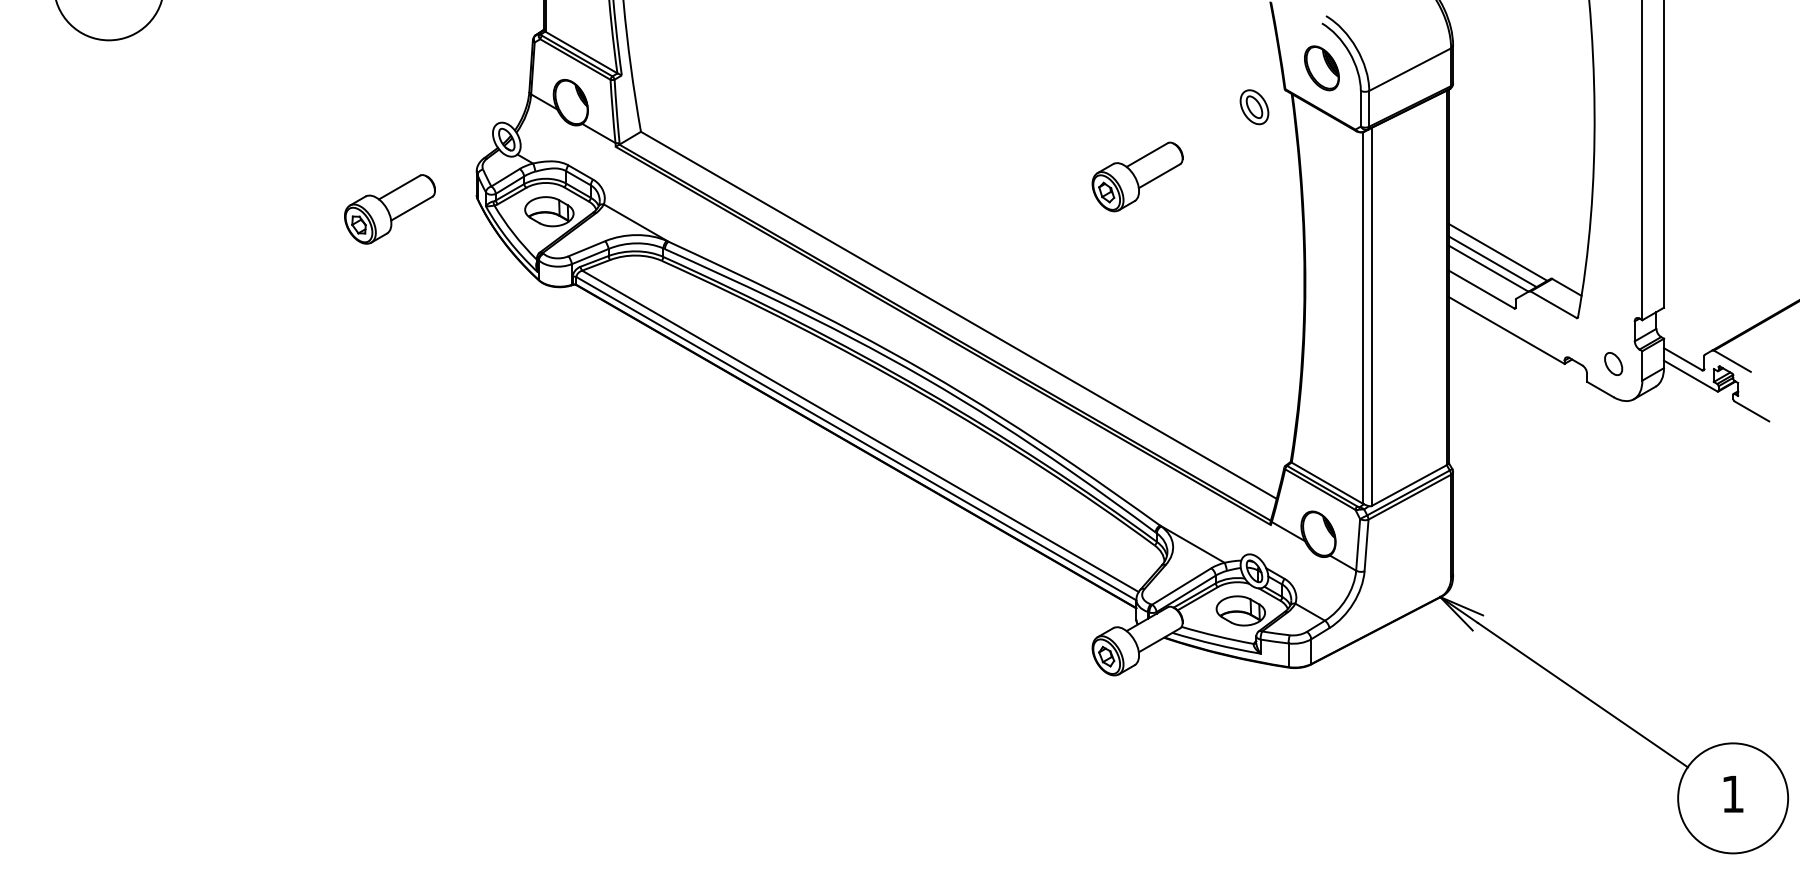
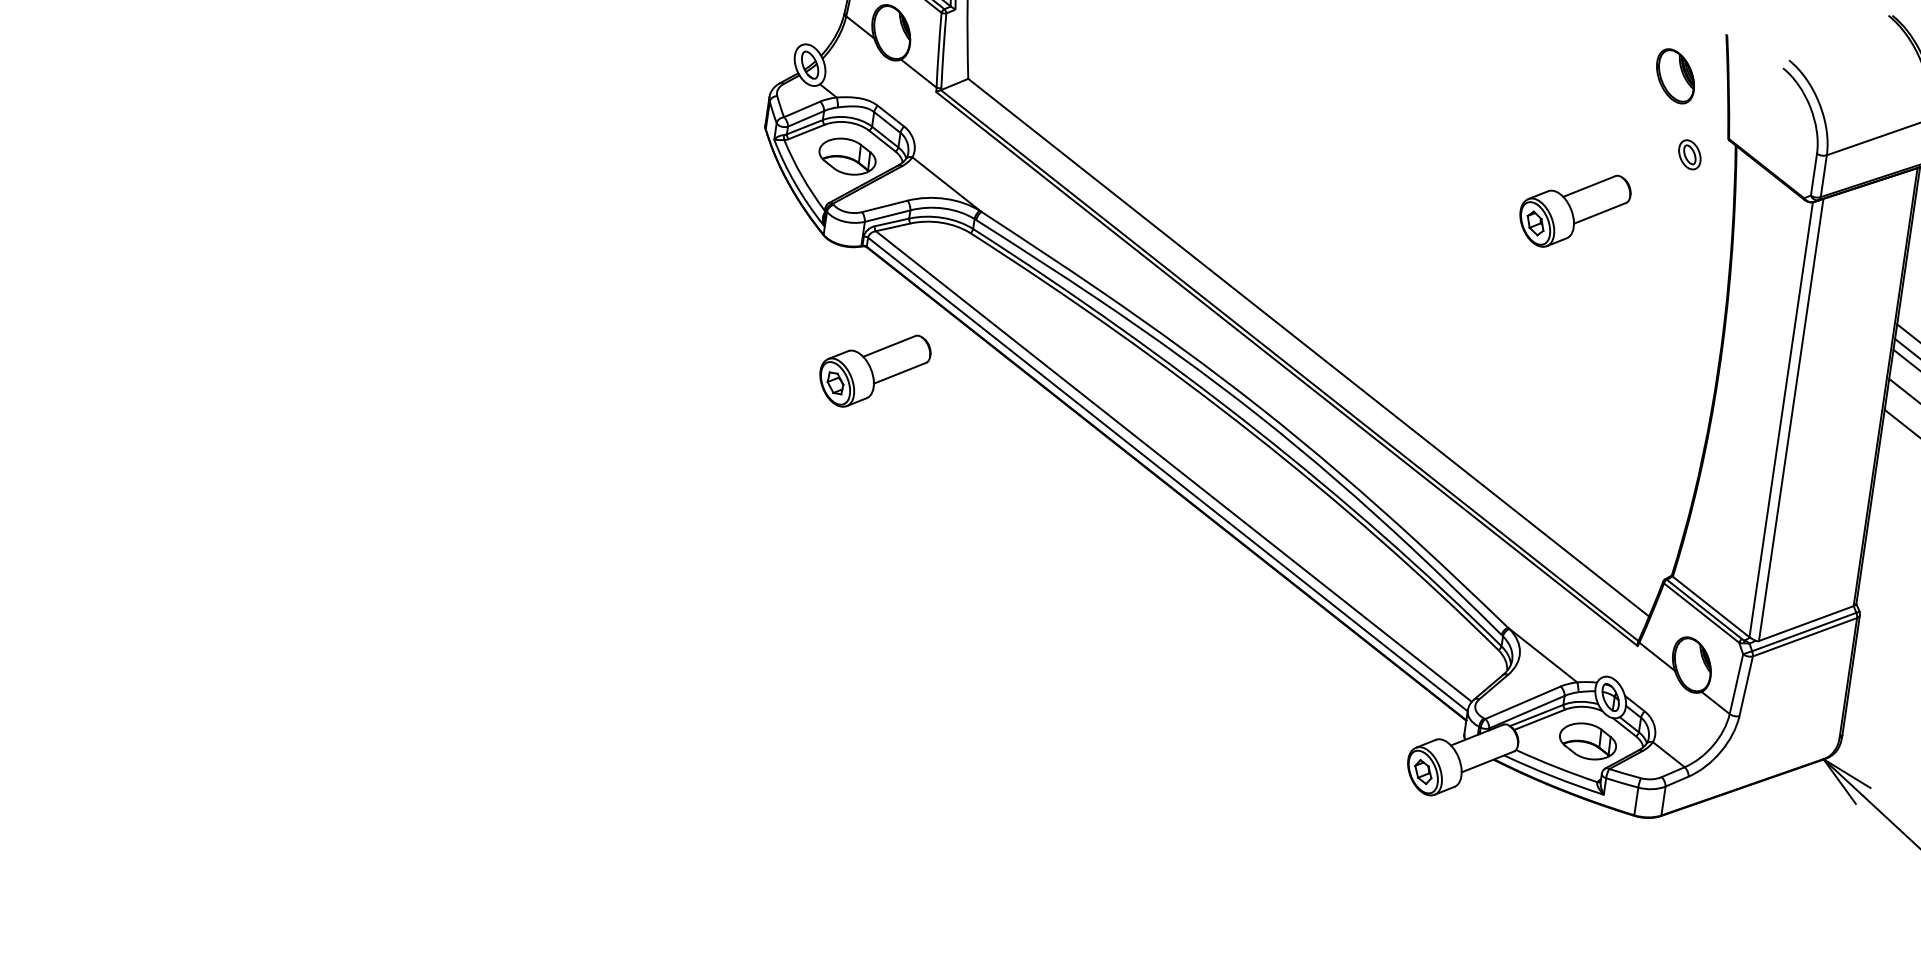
part: (1321, 68) -> (1675, 76), moved
part: (1254, 107) -> (1689, 155), size x0.7
part: (1137, 176) -> (1574, 209), moved
part: (389, 209) -> (873, 370), moved

